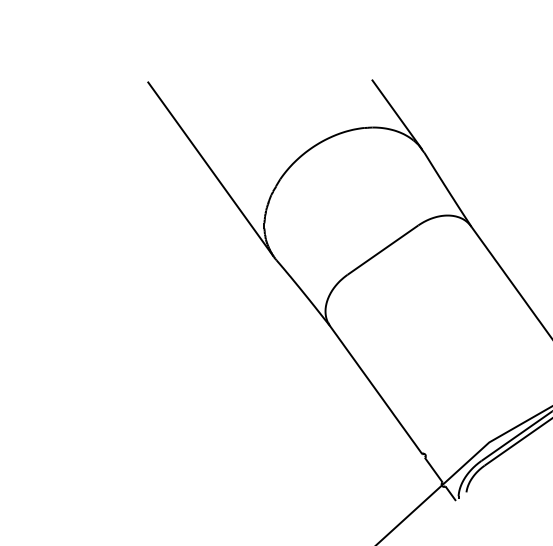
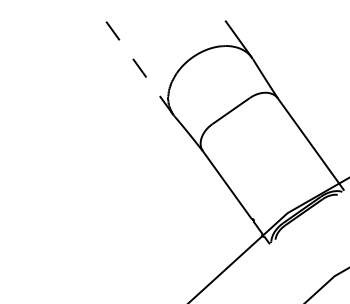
line: (210, 169) -> (139, 68), solid -> dashed

